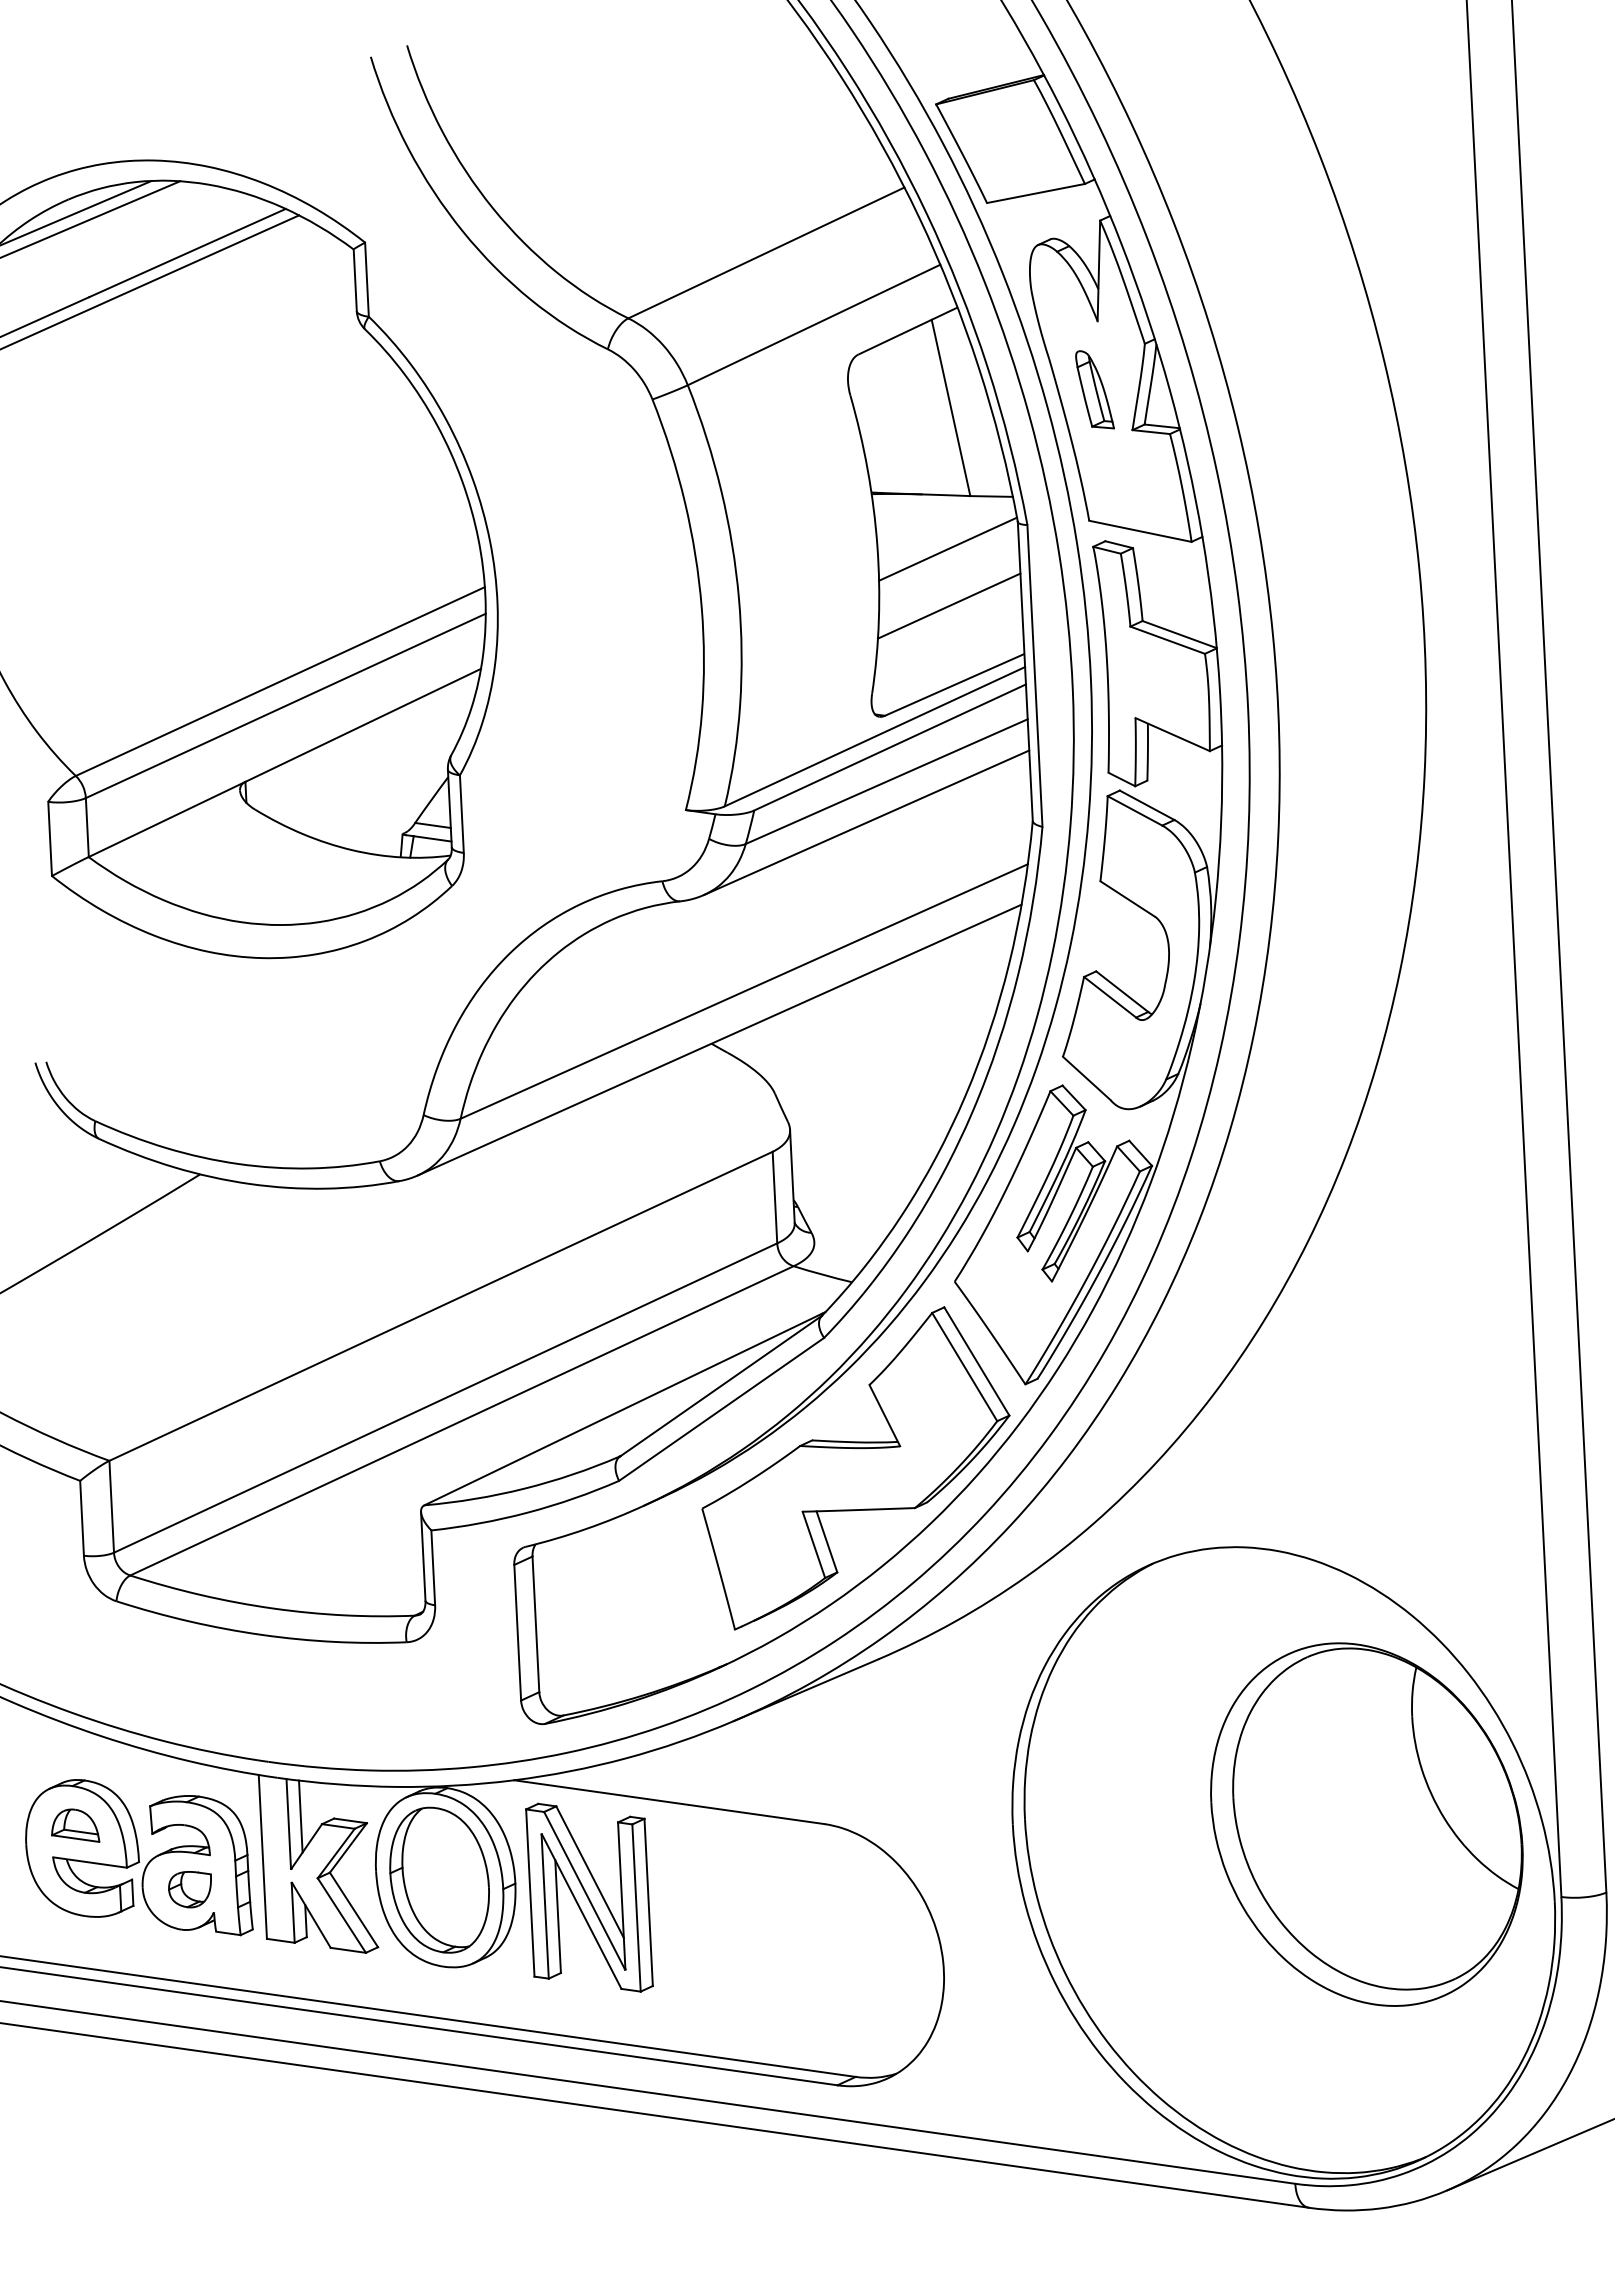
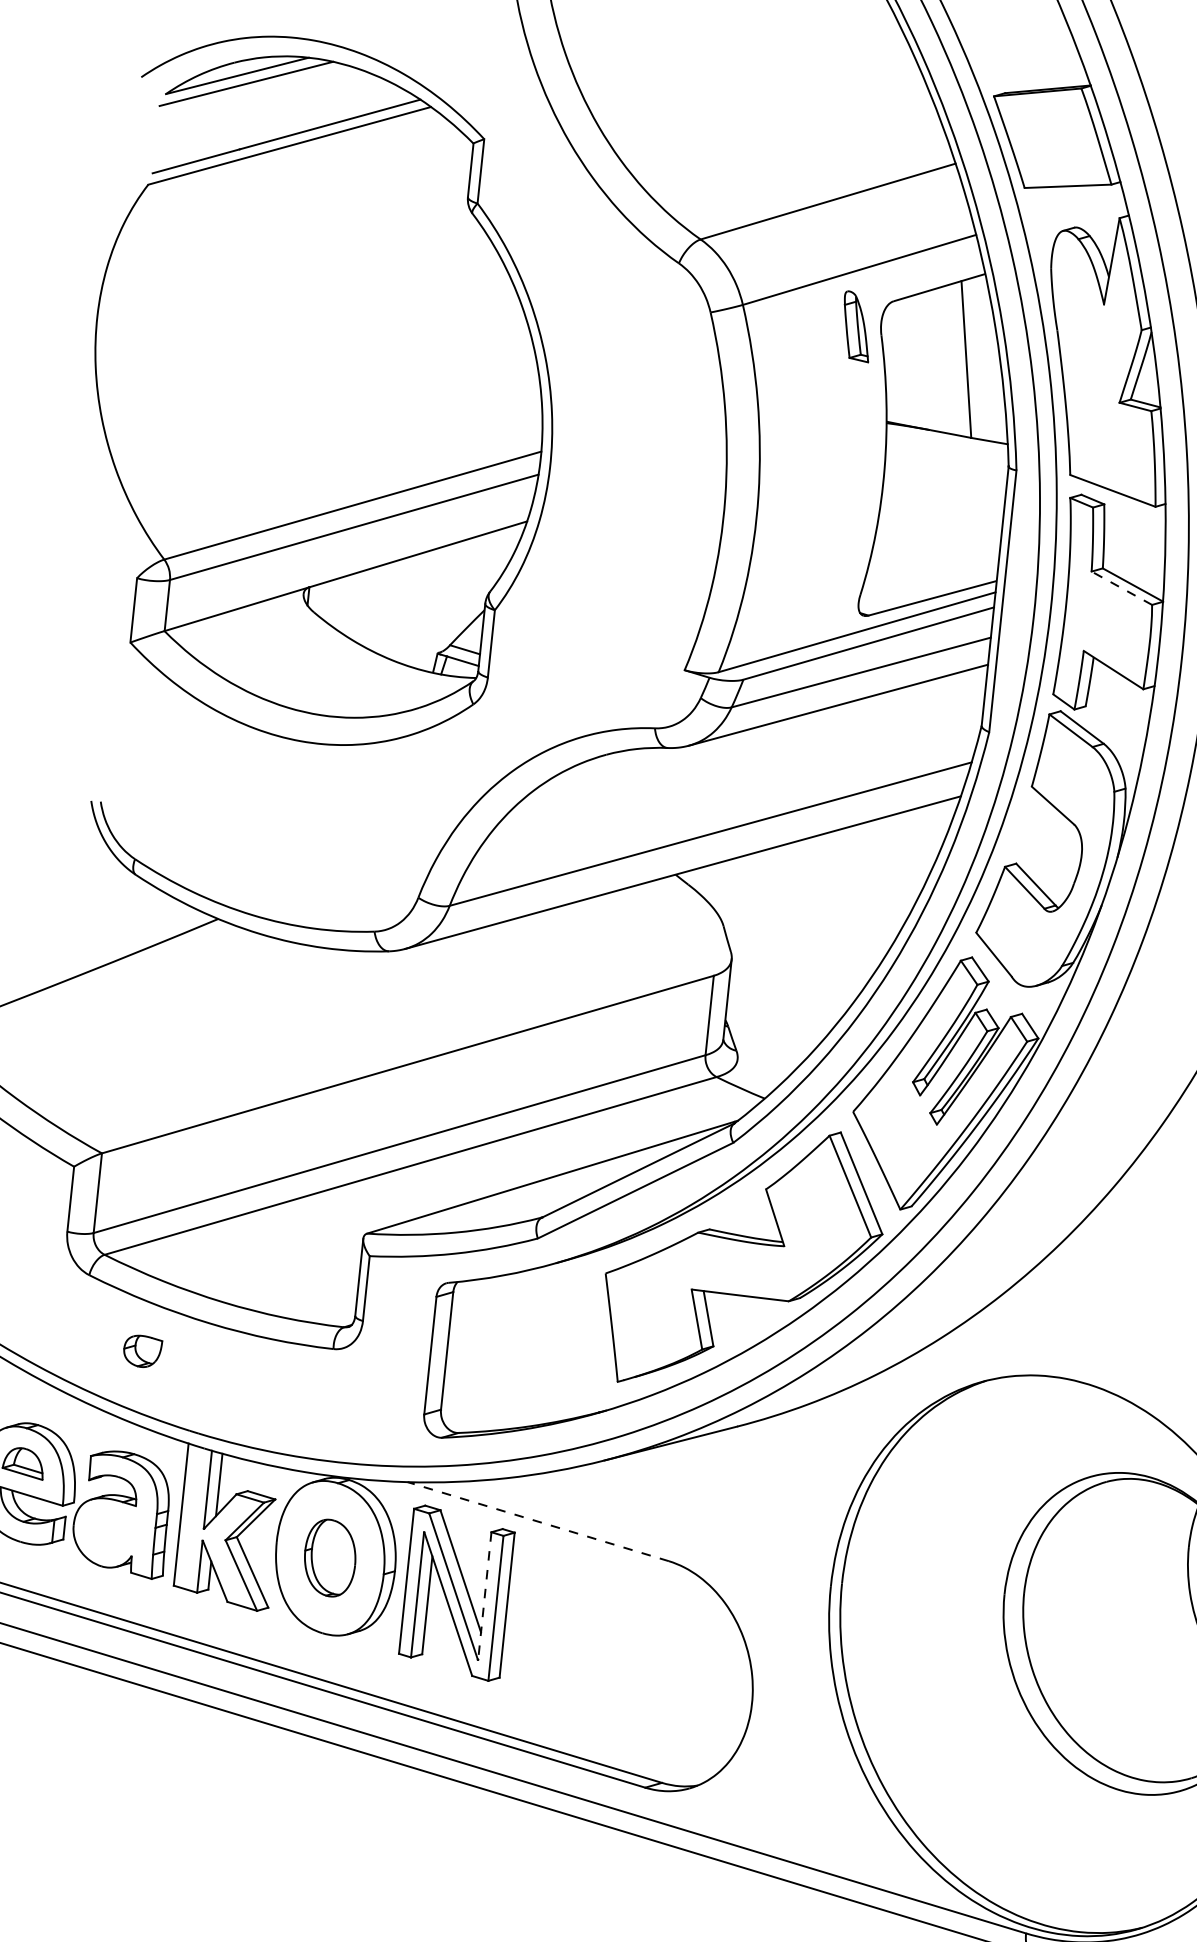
part: (1094, 389) -> (856, 326), moved
line: (948, 548) -> (945, 480), removed
line: (948, 605) -> (937, 529), removed
line: (1167, 640) -> (1121, 588), solid -> dashed
line: (669, 1802) -> (538, 1521), solid -> dashed
part: (439, 1879) -> (330, 1557), size x0.6
part: (189, 1889) -> (141, 1351), moved
line: (621, 1895) -> (484, 1595), solid -> dashed

